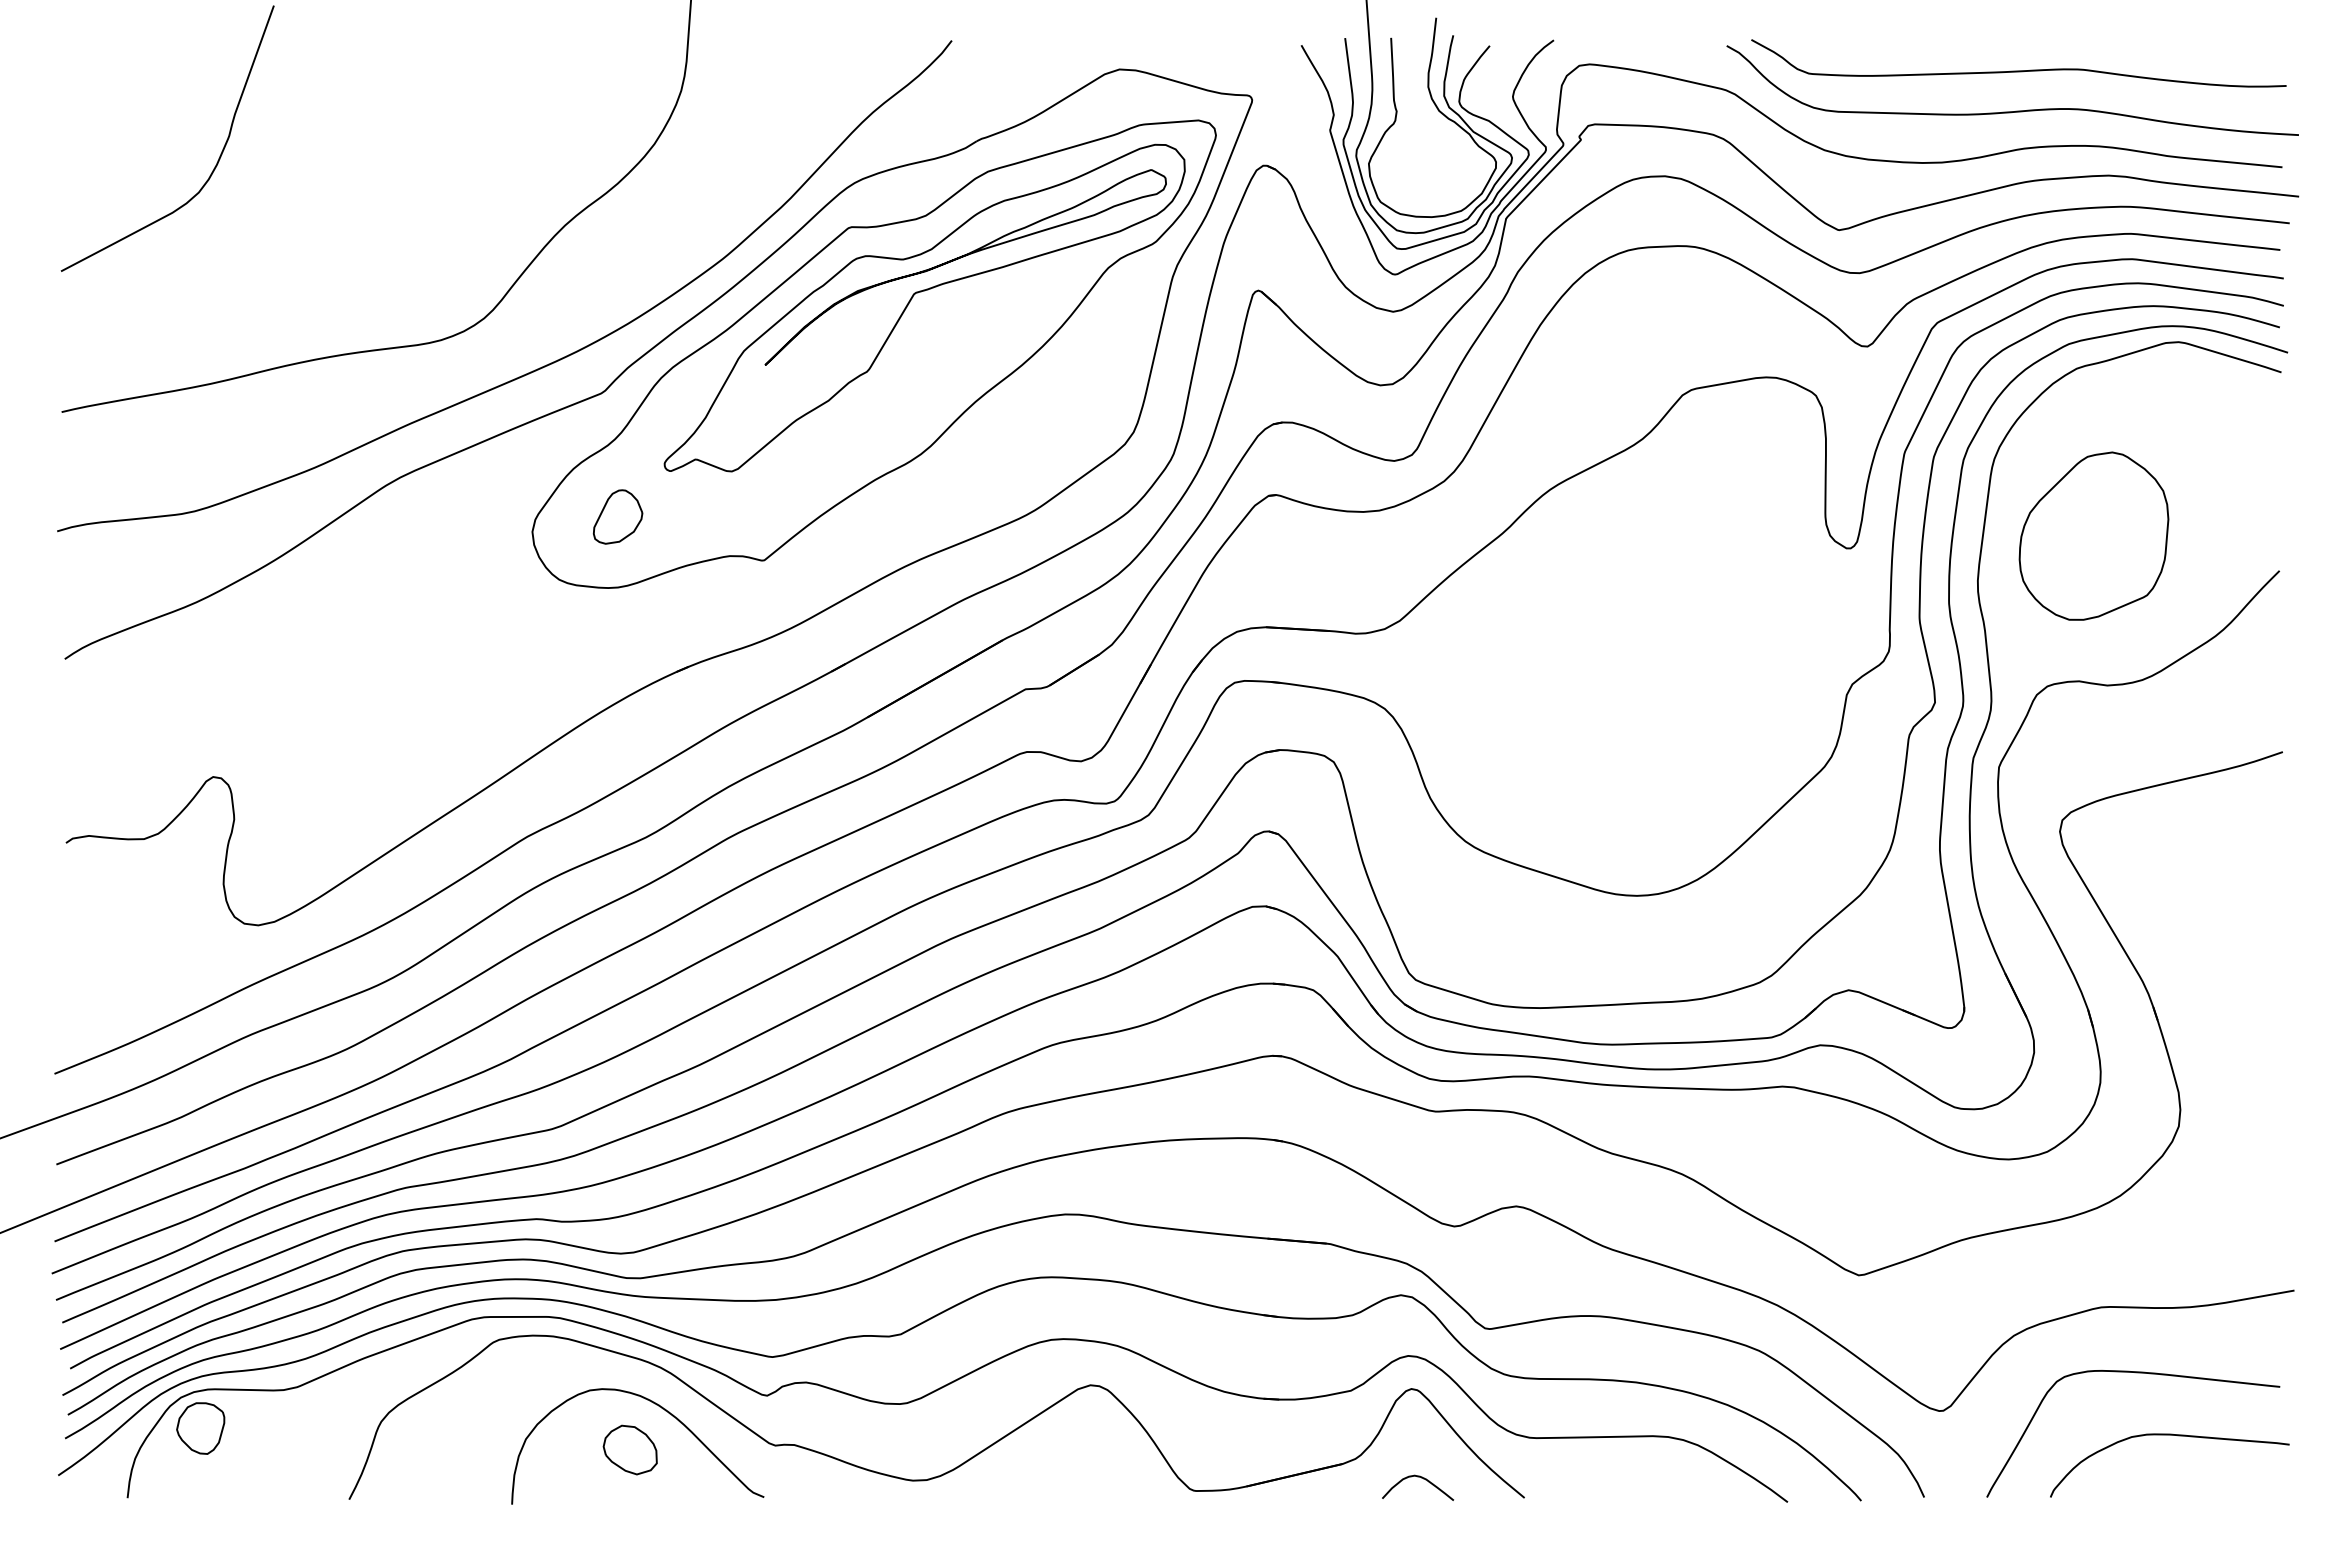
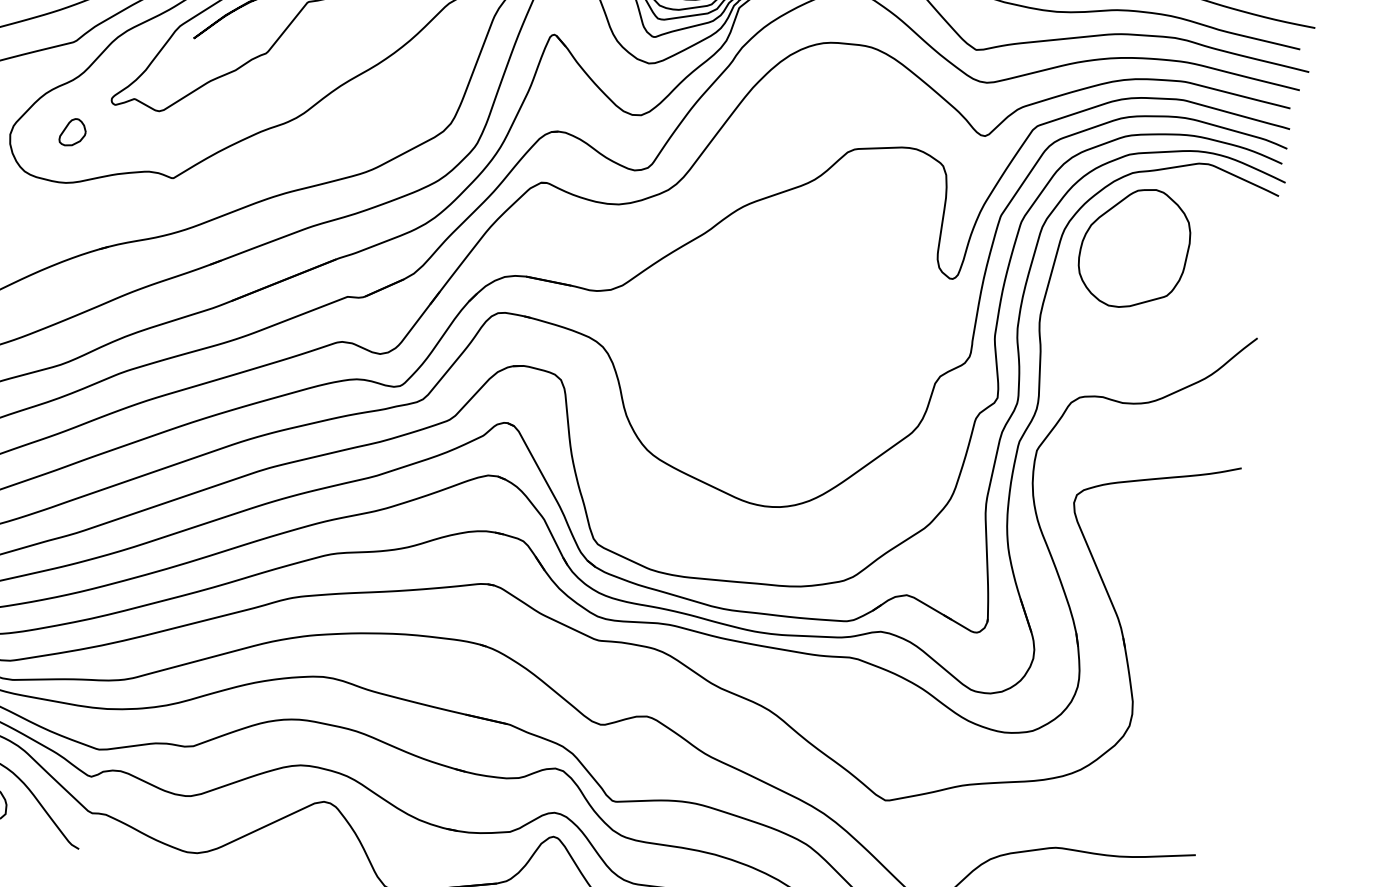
part: (617, 517) -> (72, 132), size x0.71
part: (2093, 535) -> (1134, 247), moved

